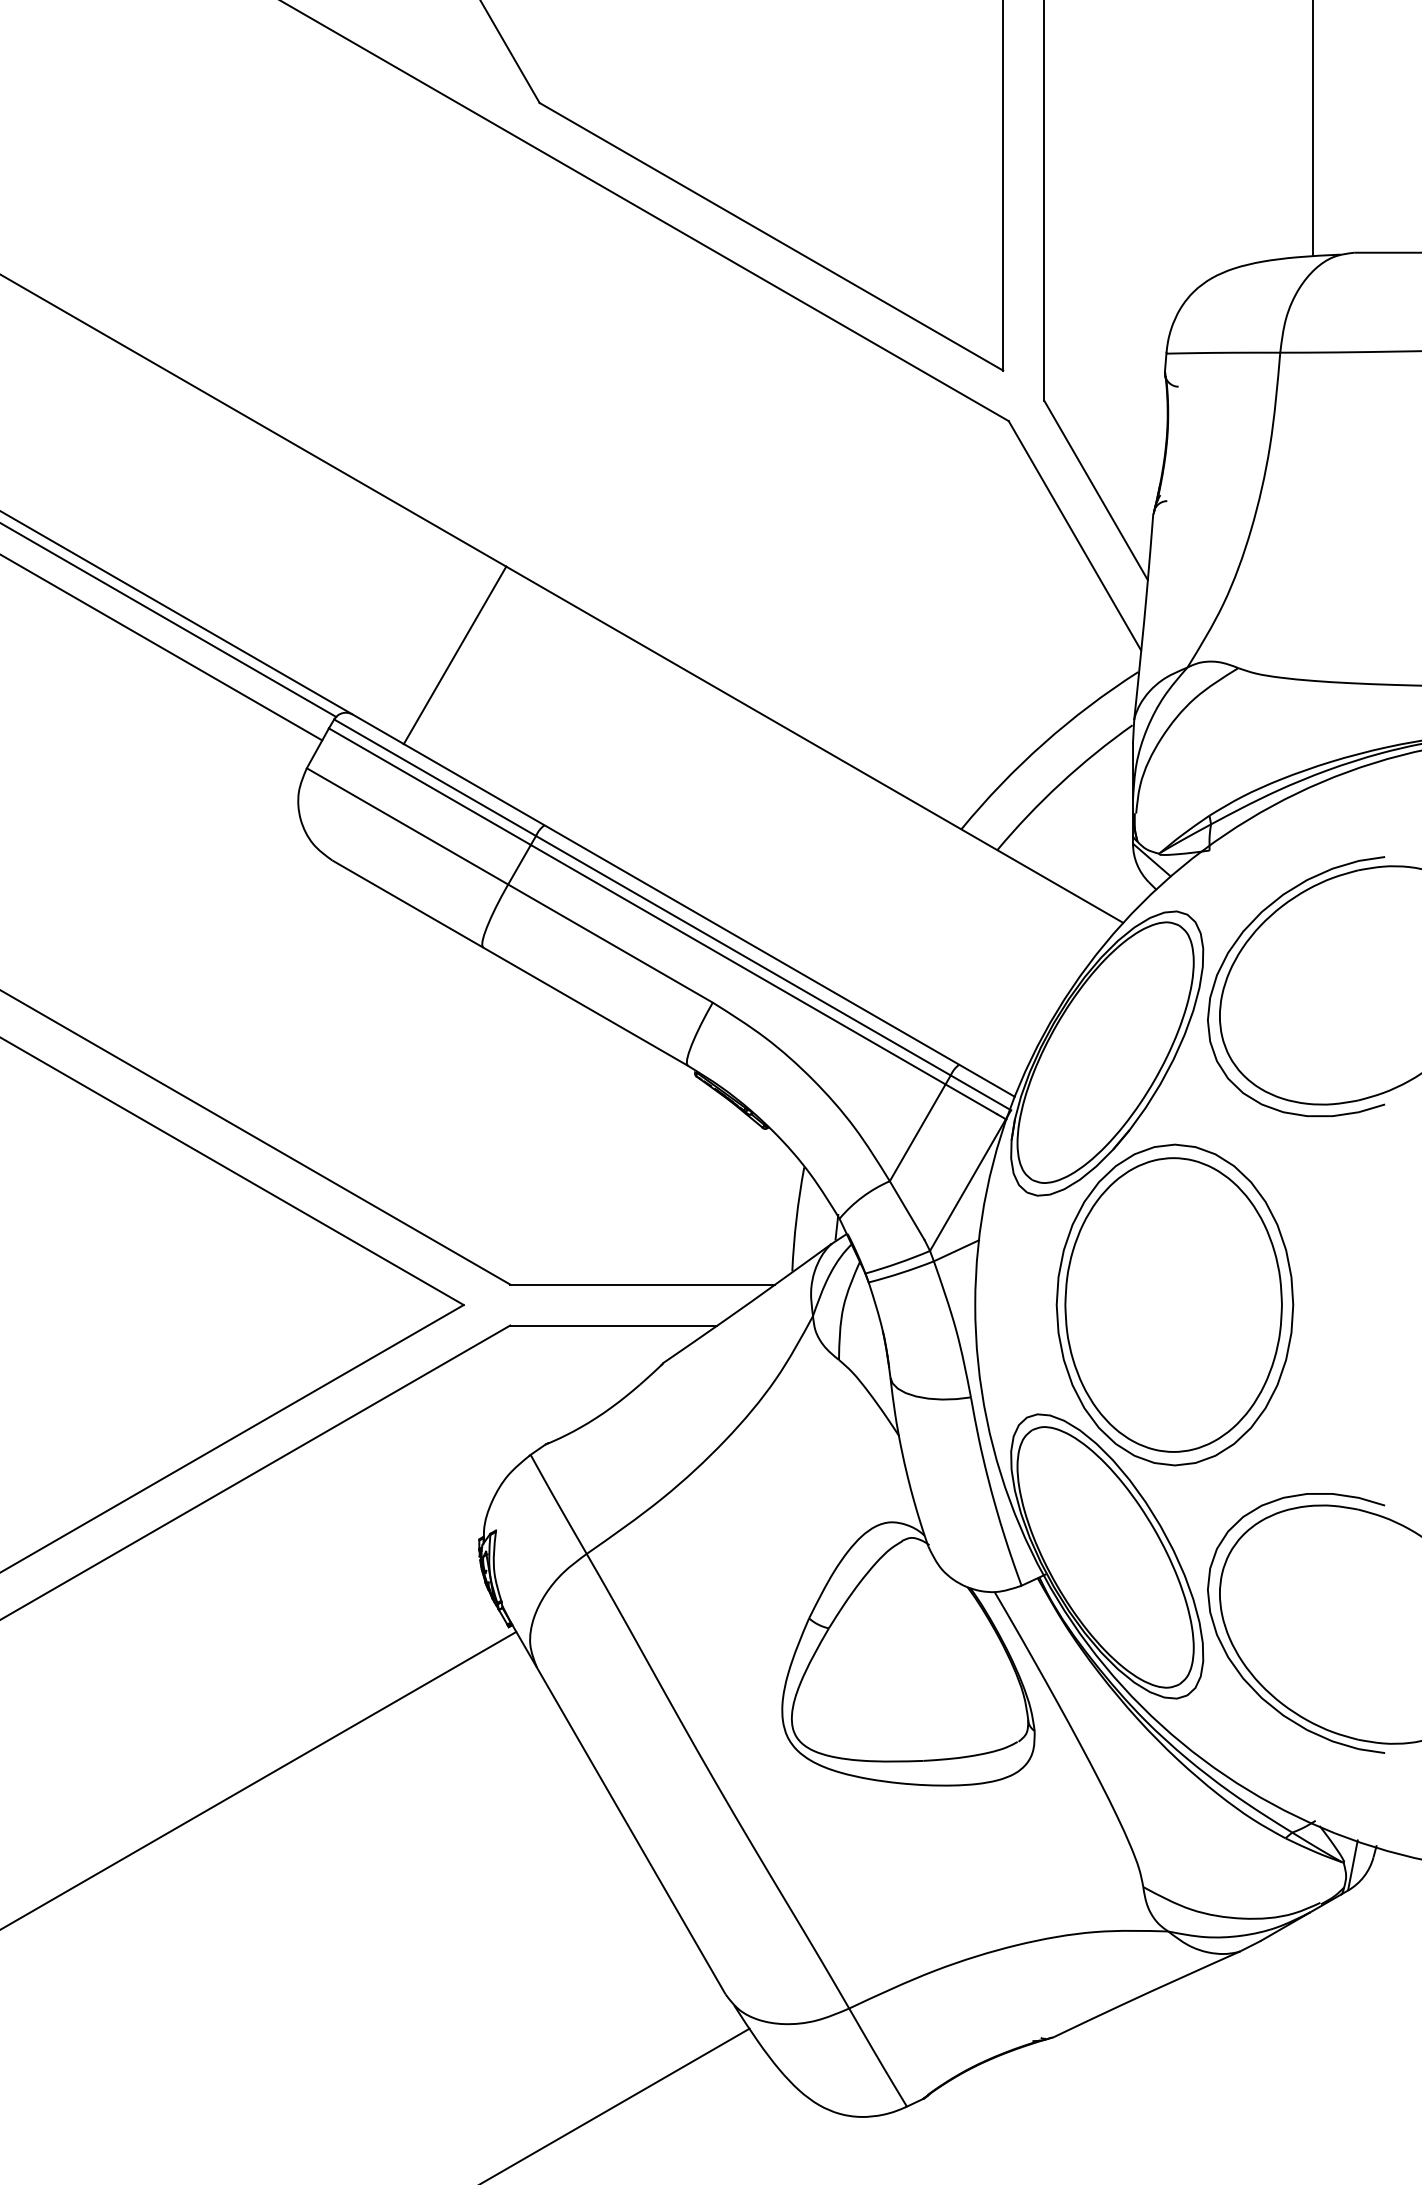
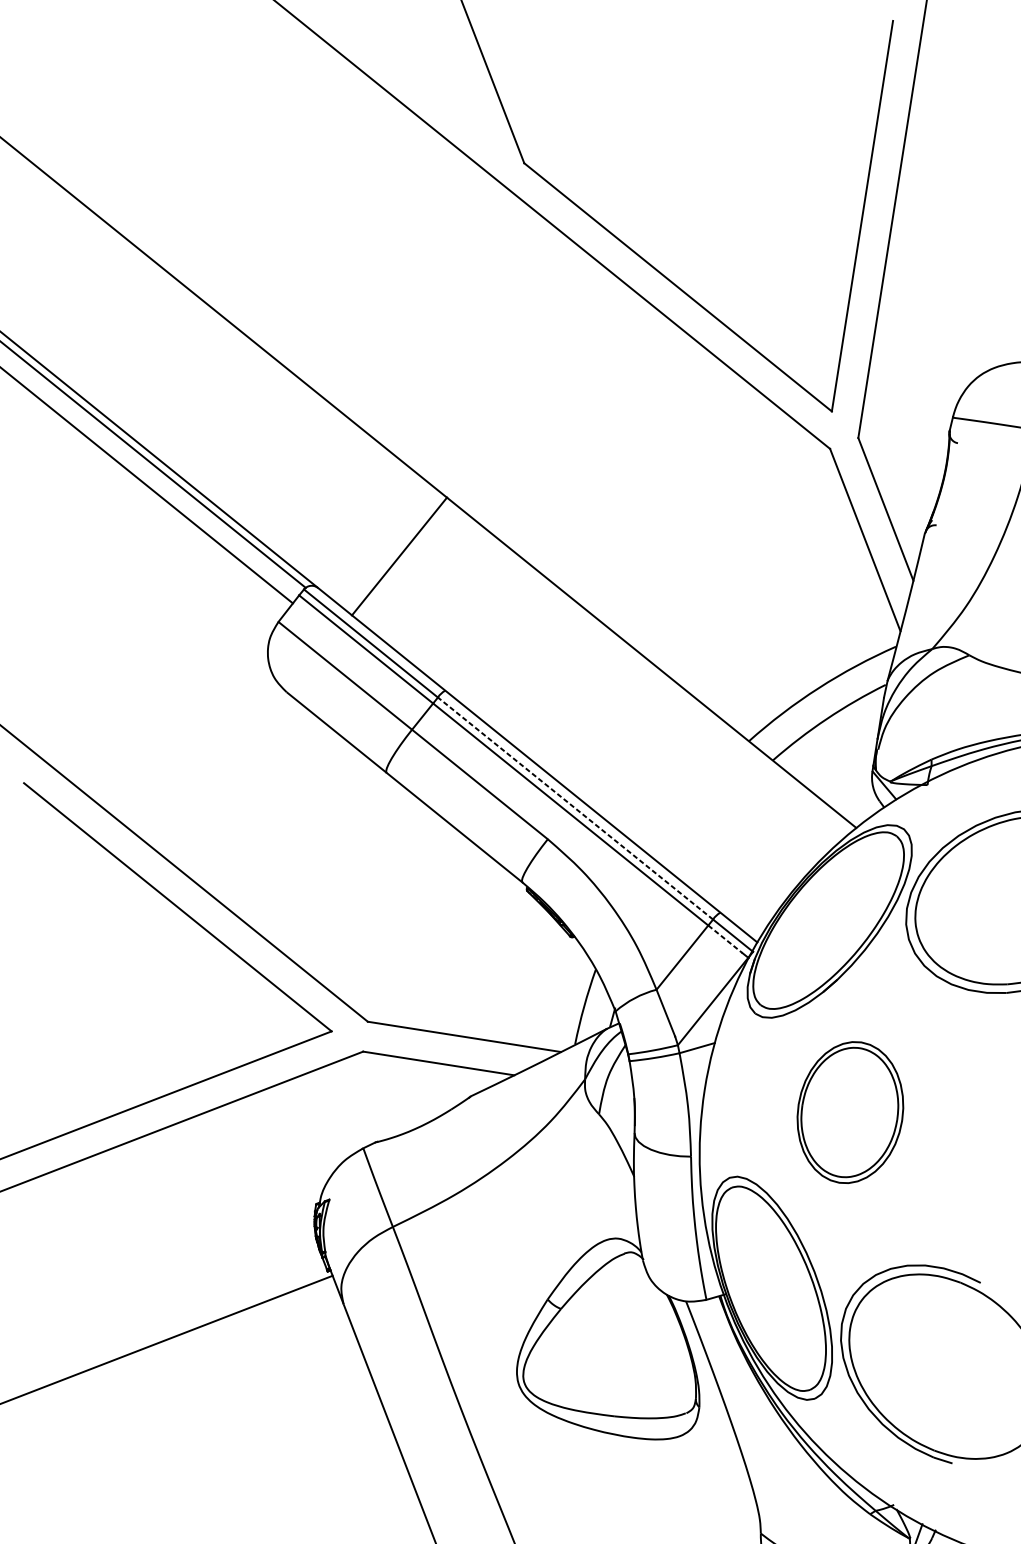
line: (742, 955) -> (574, 808), solid -> dashed
line: (971, 1099) -> (725, 939), solid -> dashed
part: (1174, 1304) -> (850, 1112), size x0.6

